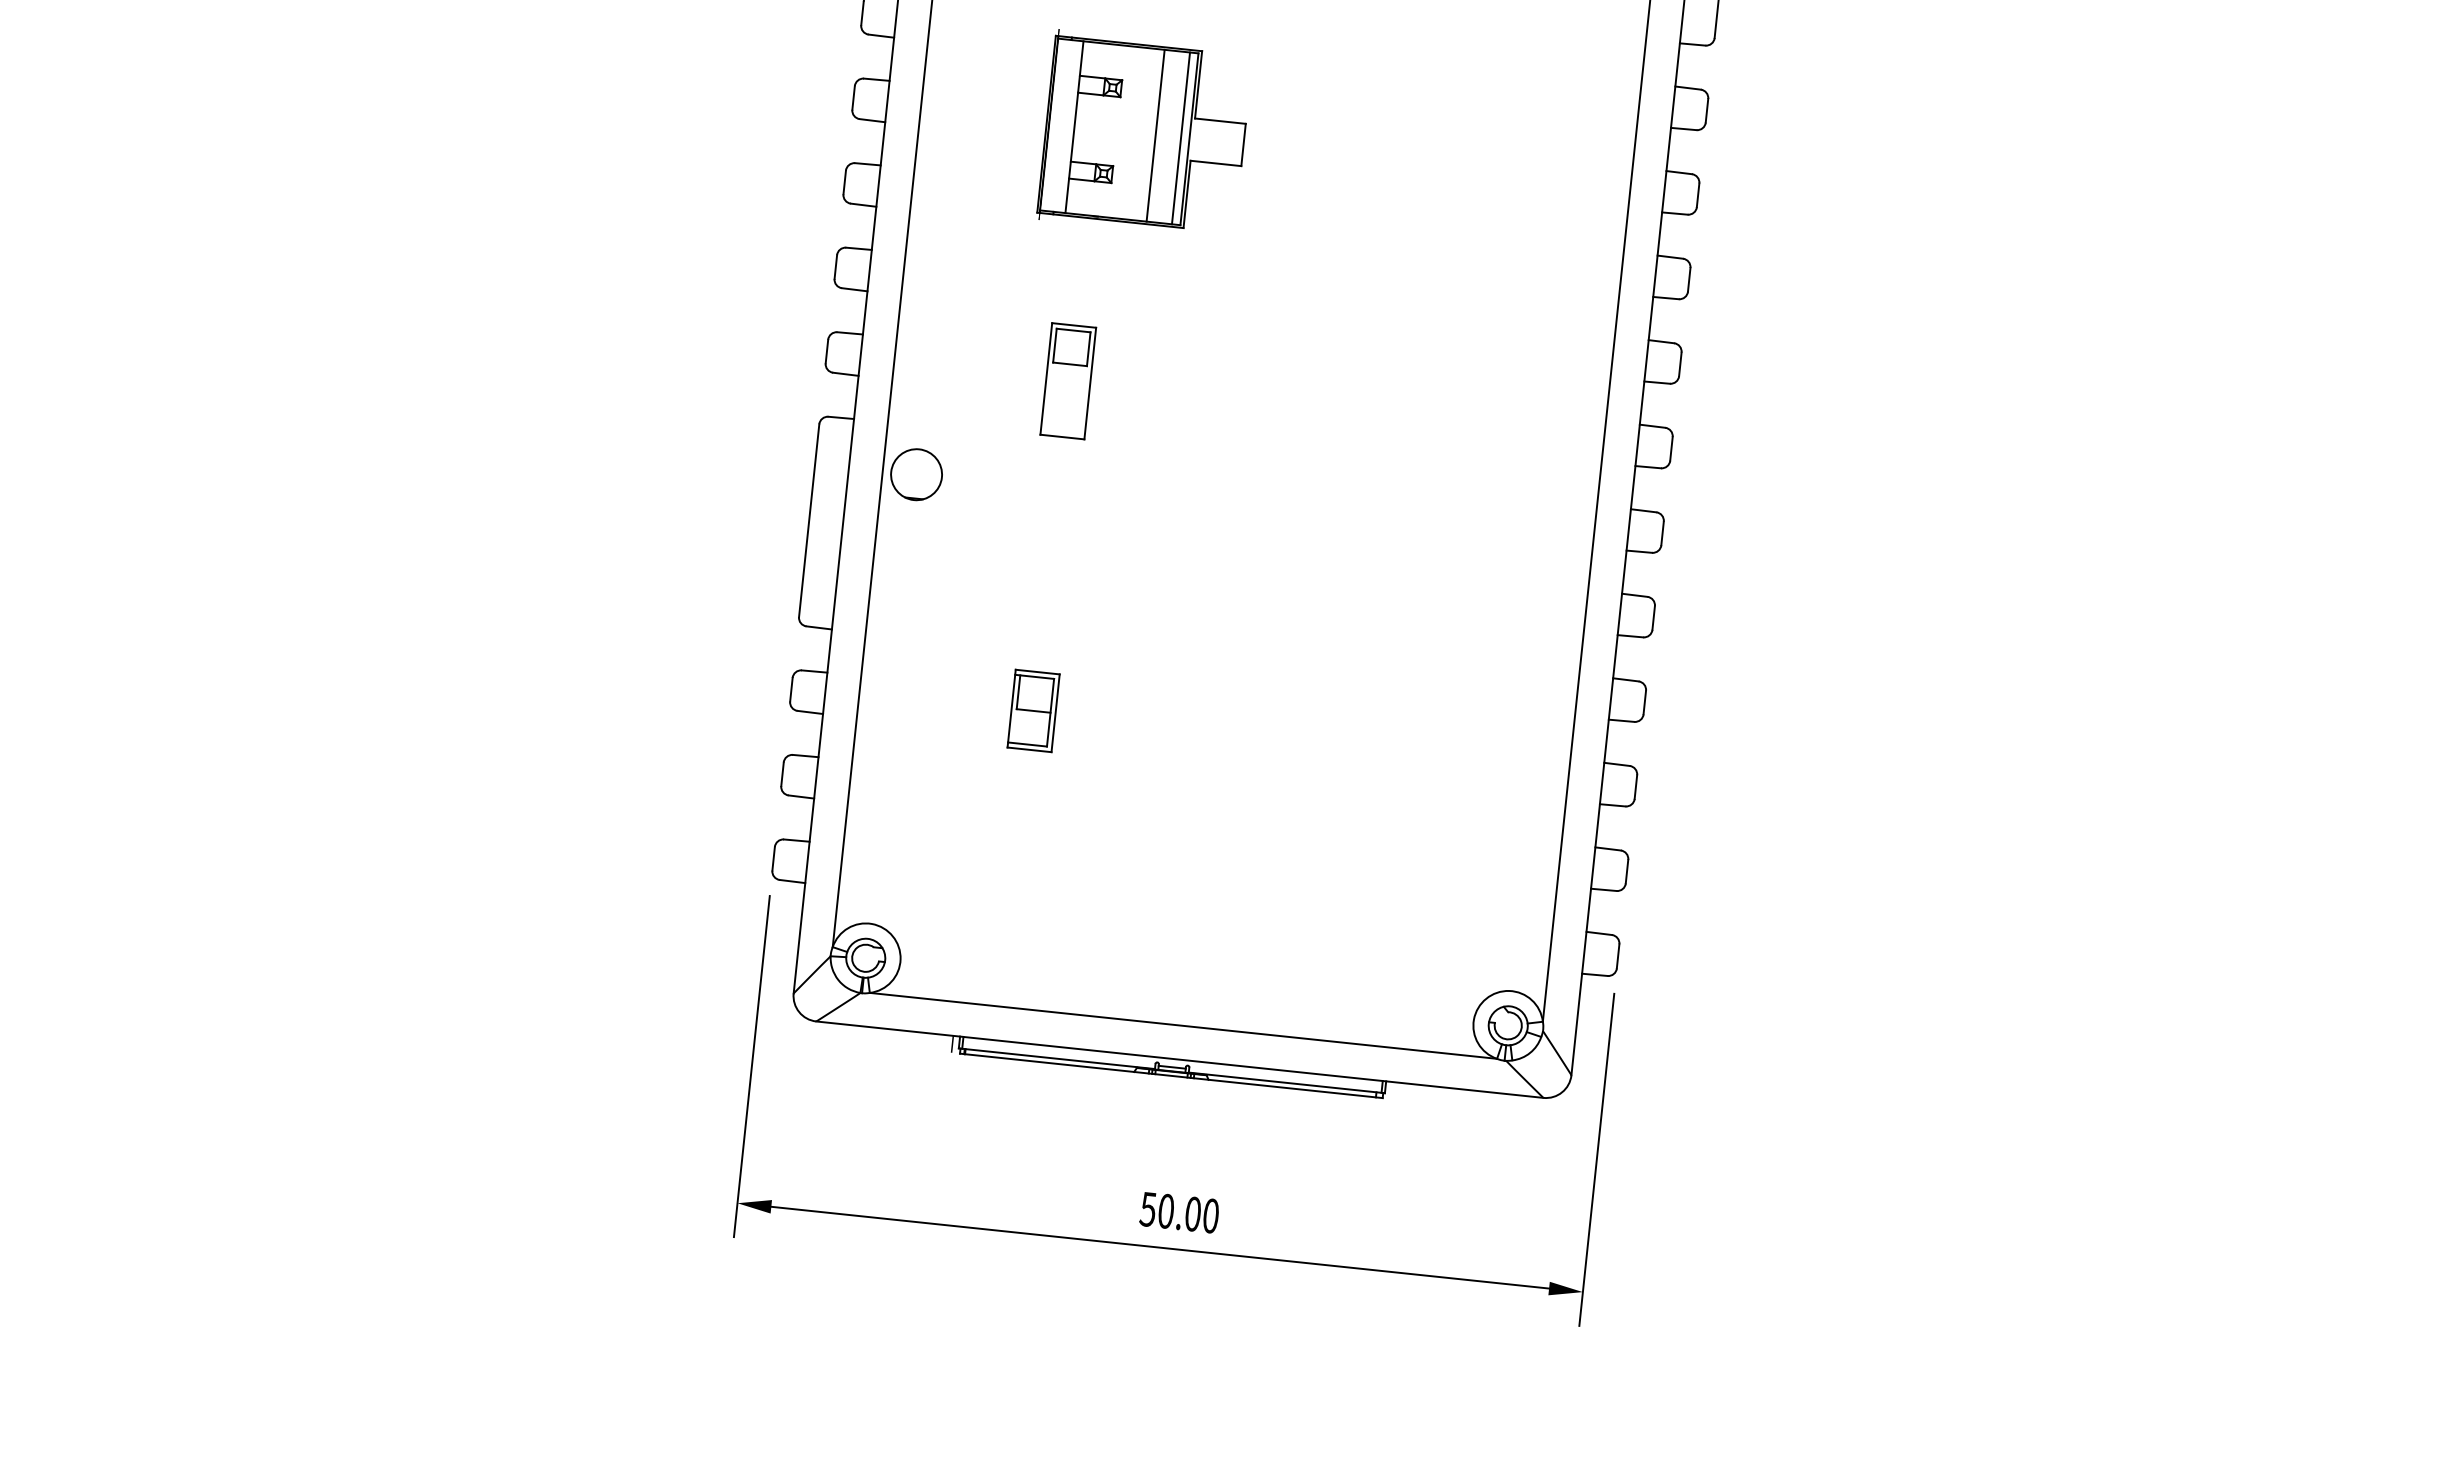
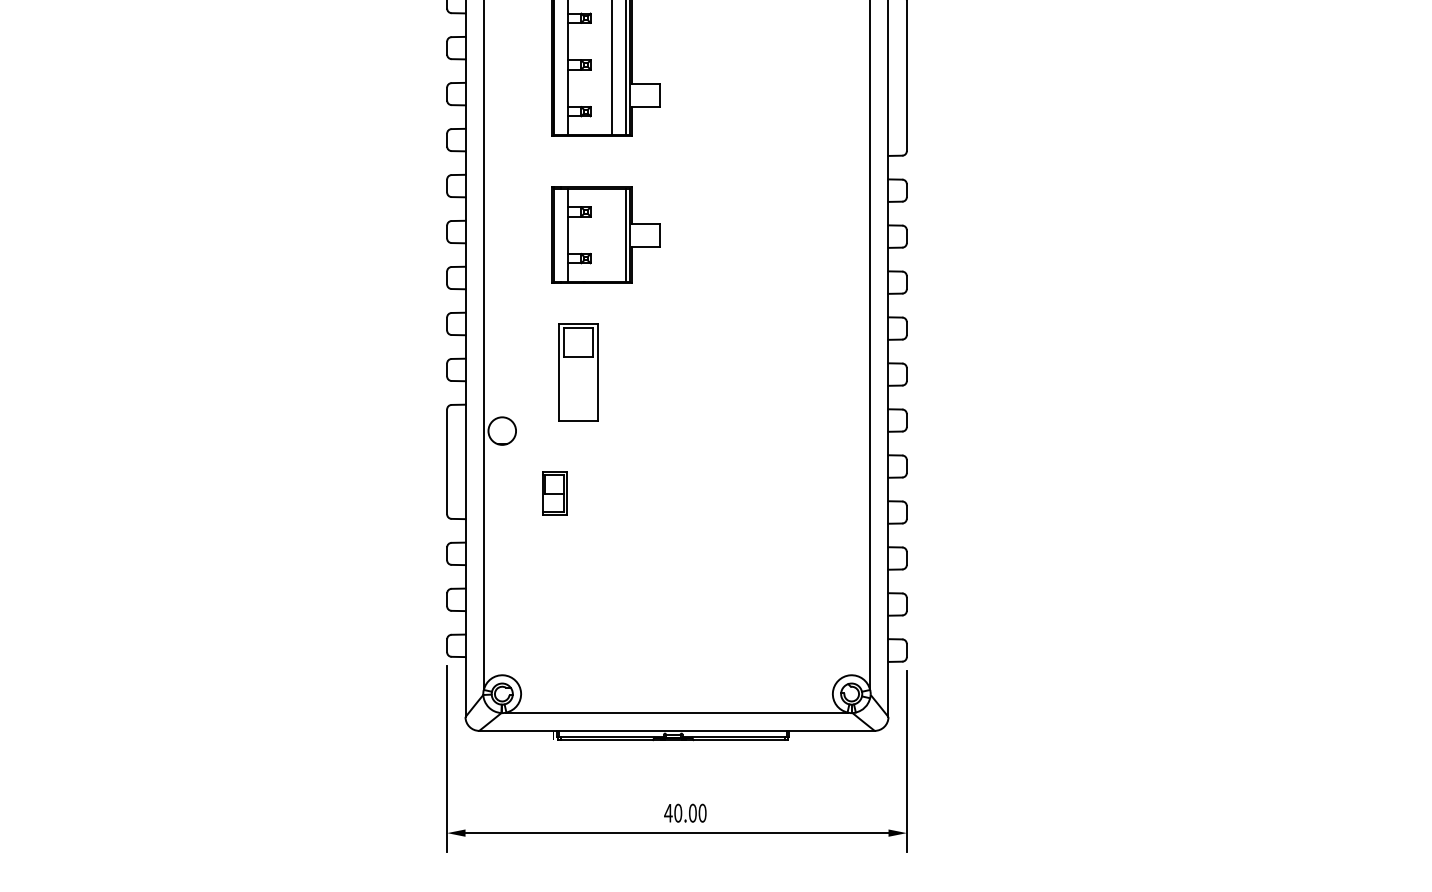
line: (1155, 134) -> (611, 234), removed
part: (1068, 381) -> (578, 372), size x1.6
part: (1033, 710) -> (554, 493), moved
text: (1148, 1209) -> (668, 813), 50.00 -> 40.00

